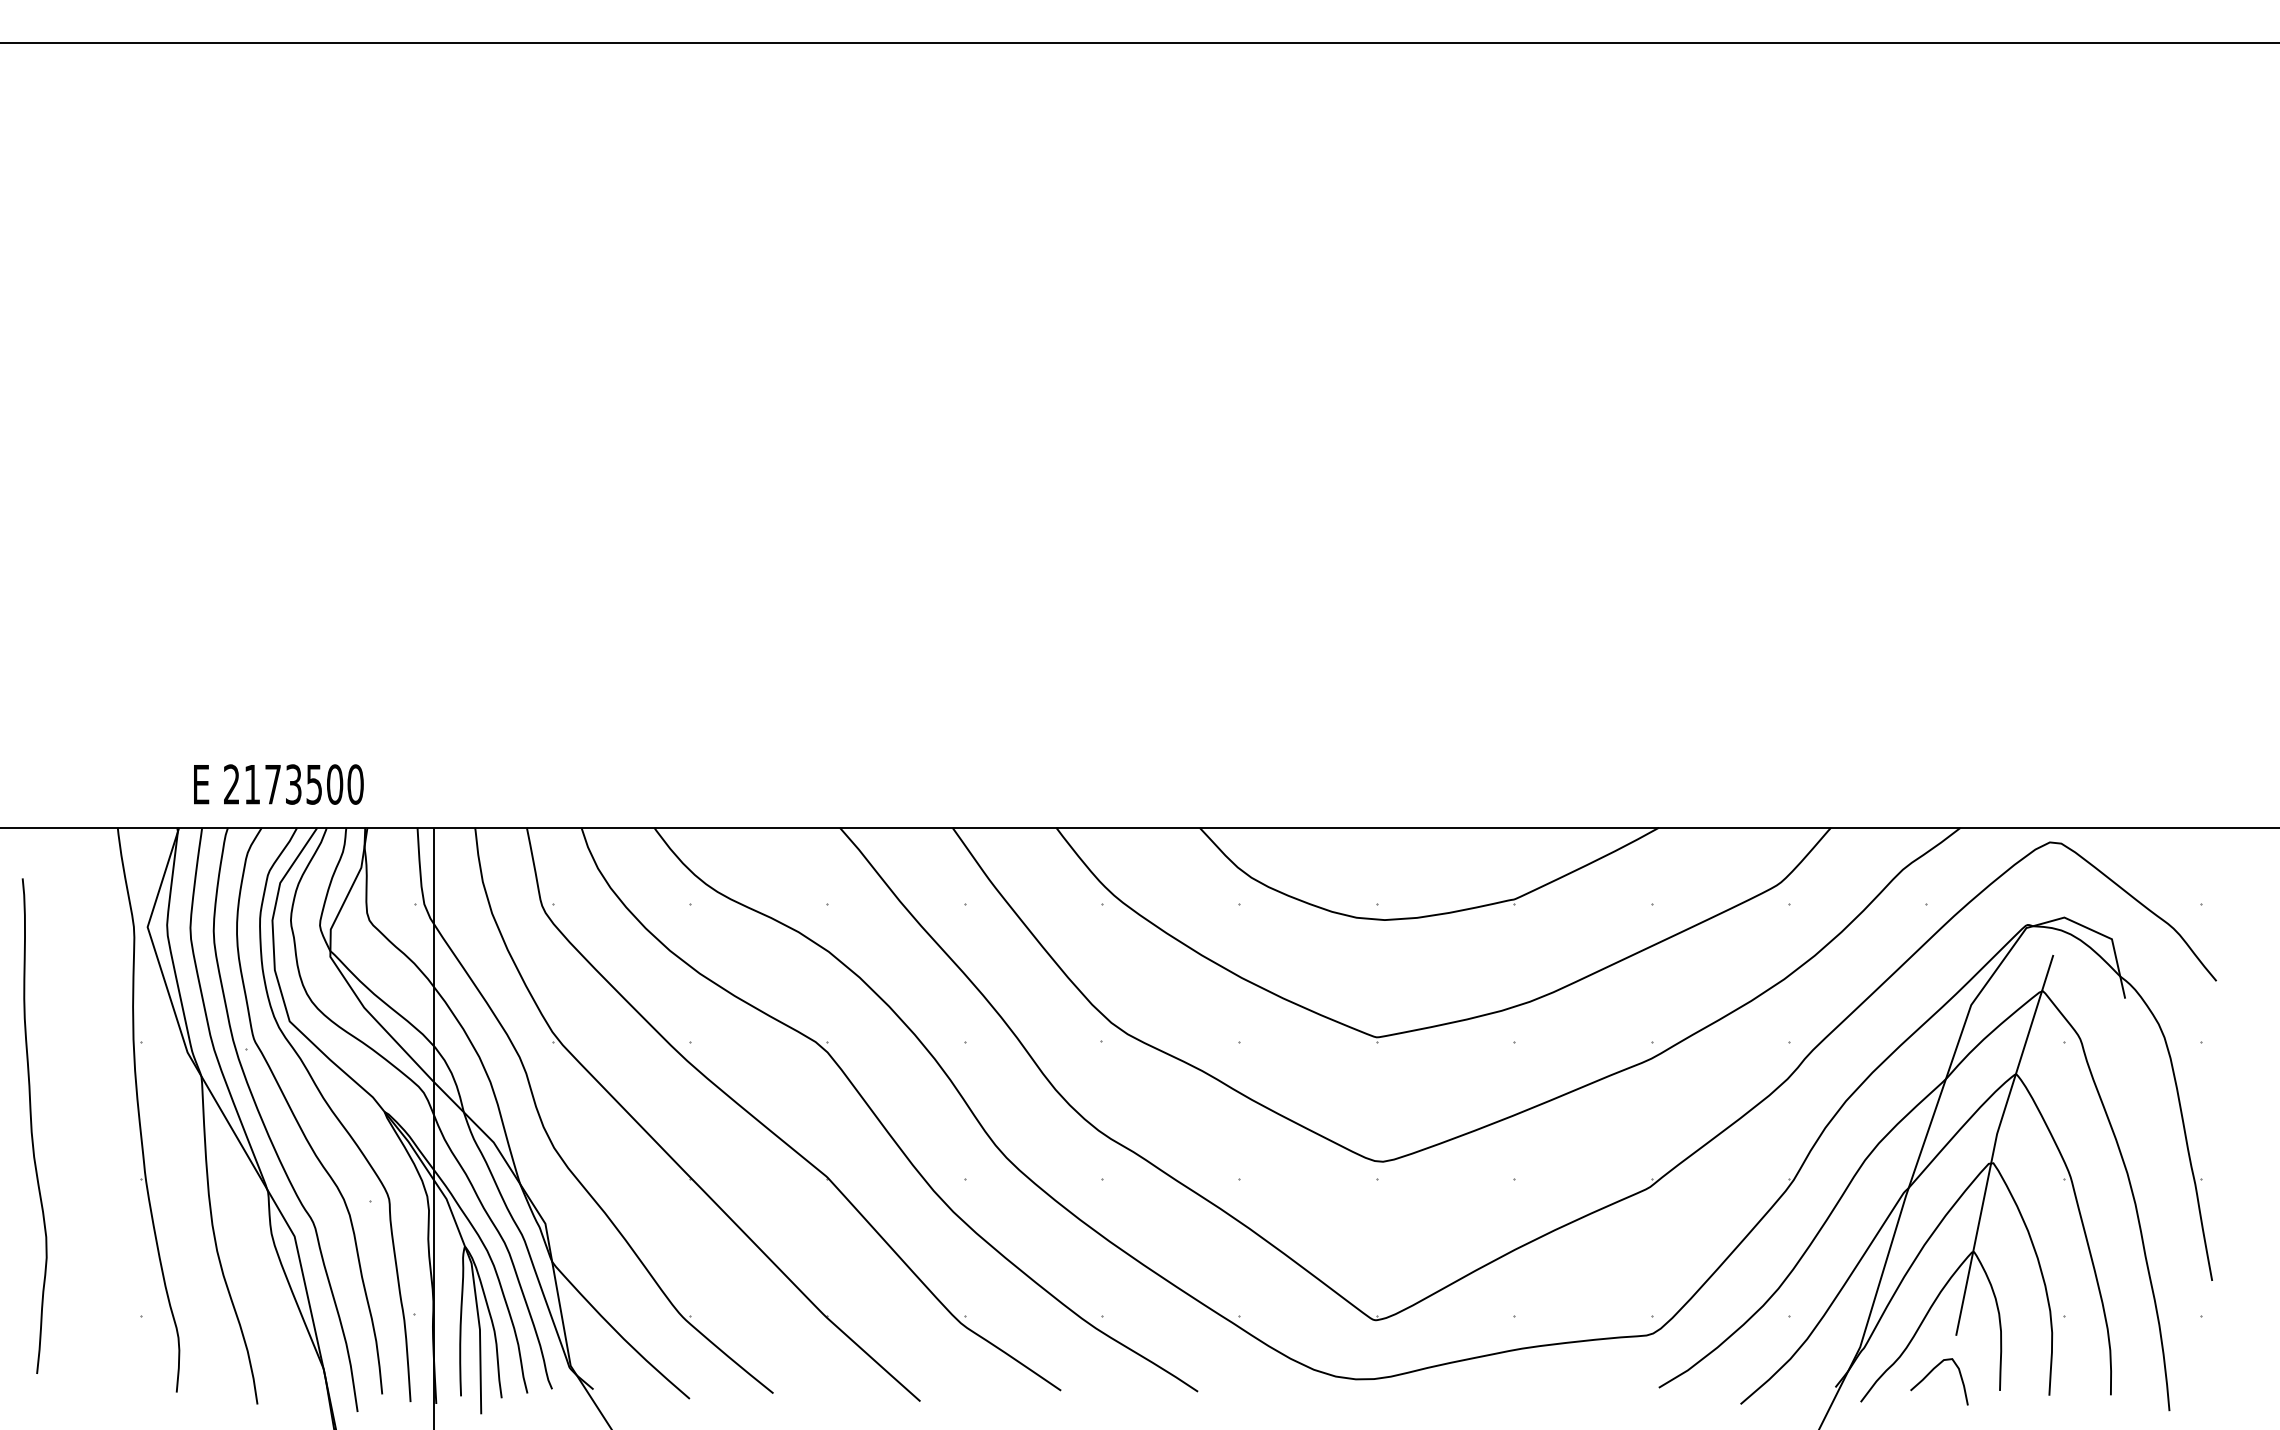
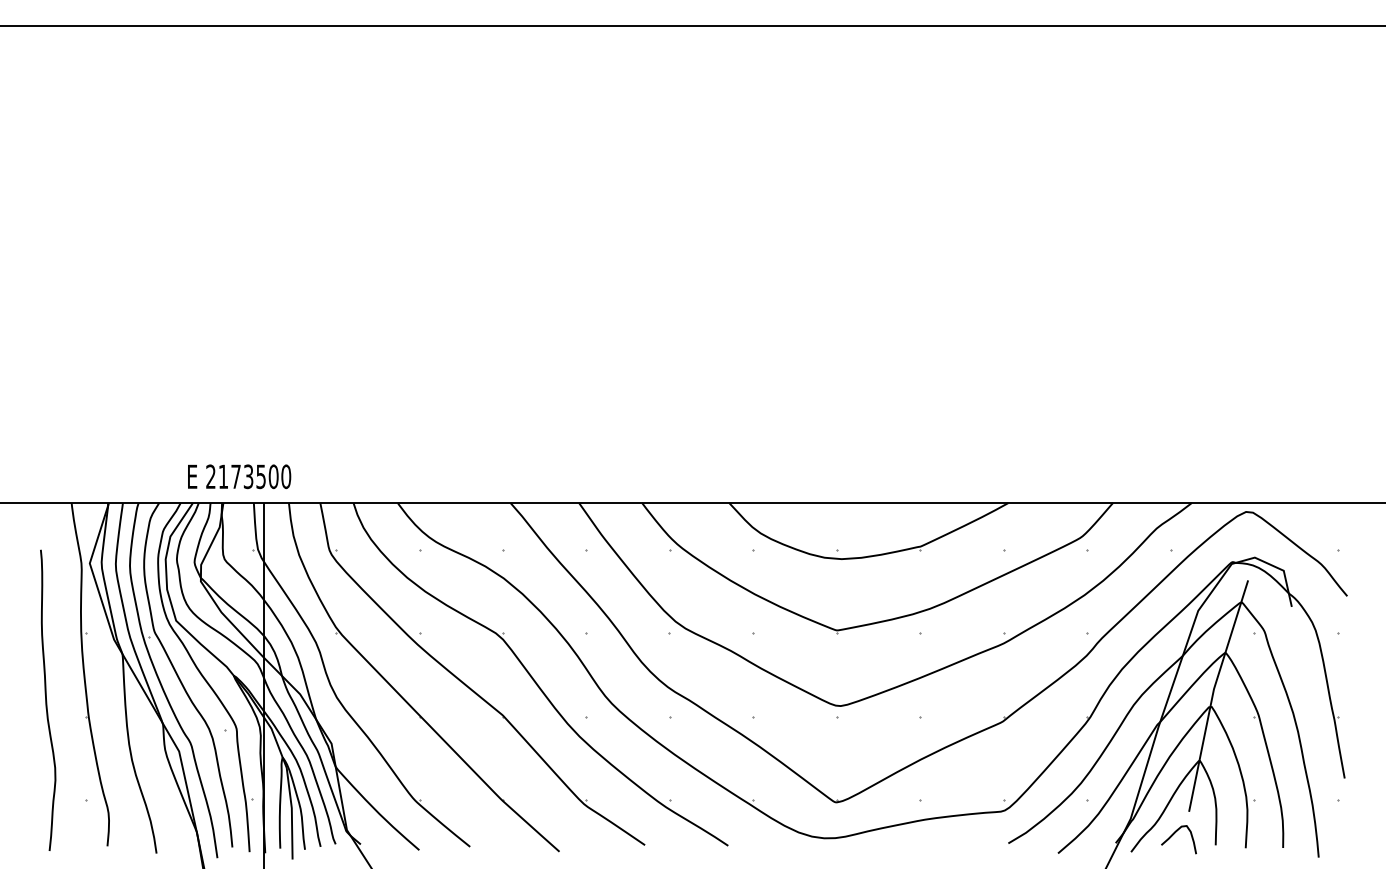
text: (278, 784) -> (239, 476), moved
curve: (31, 1124) -> (46, 699), moved

